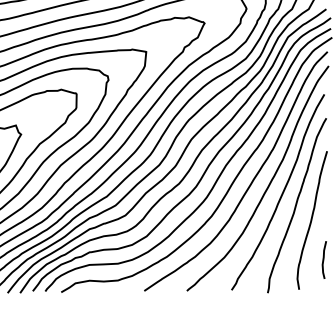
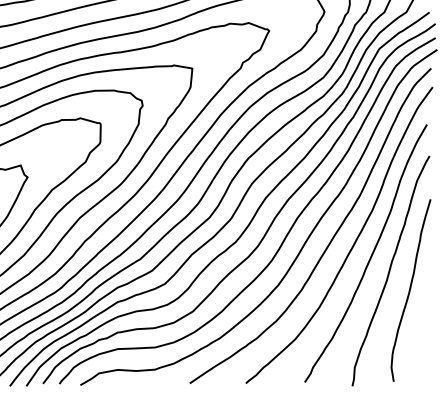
curve: (323, 259) -> (425, 341), removed

